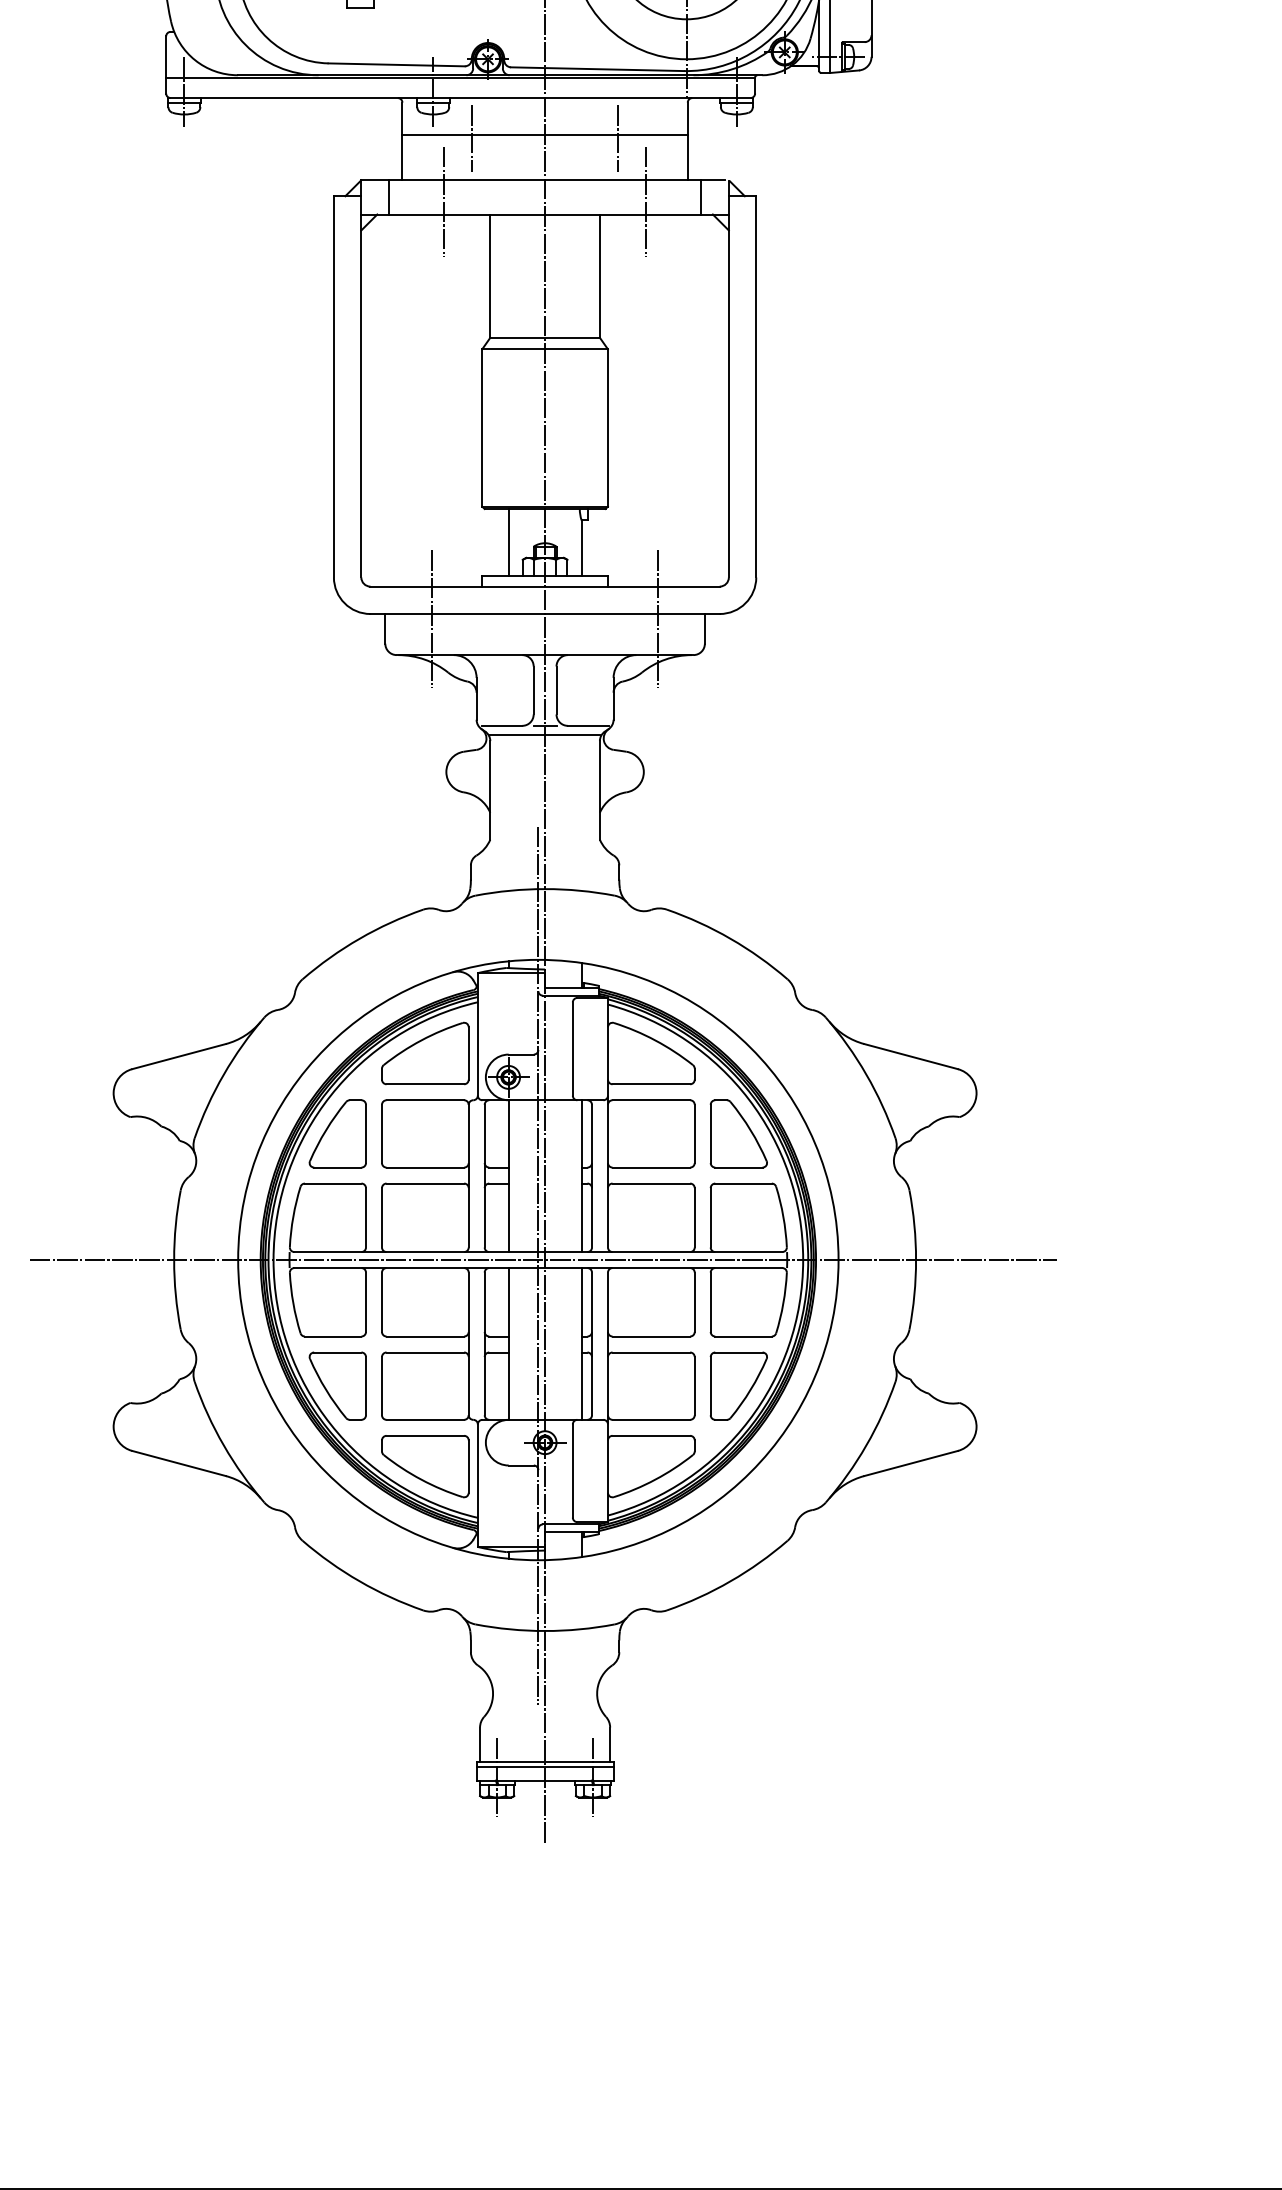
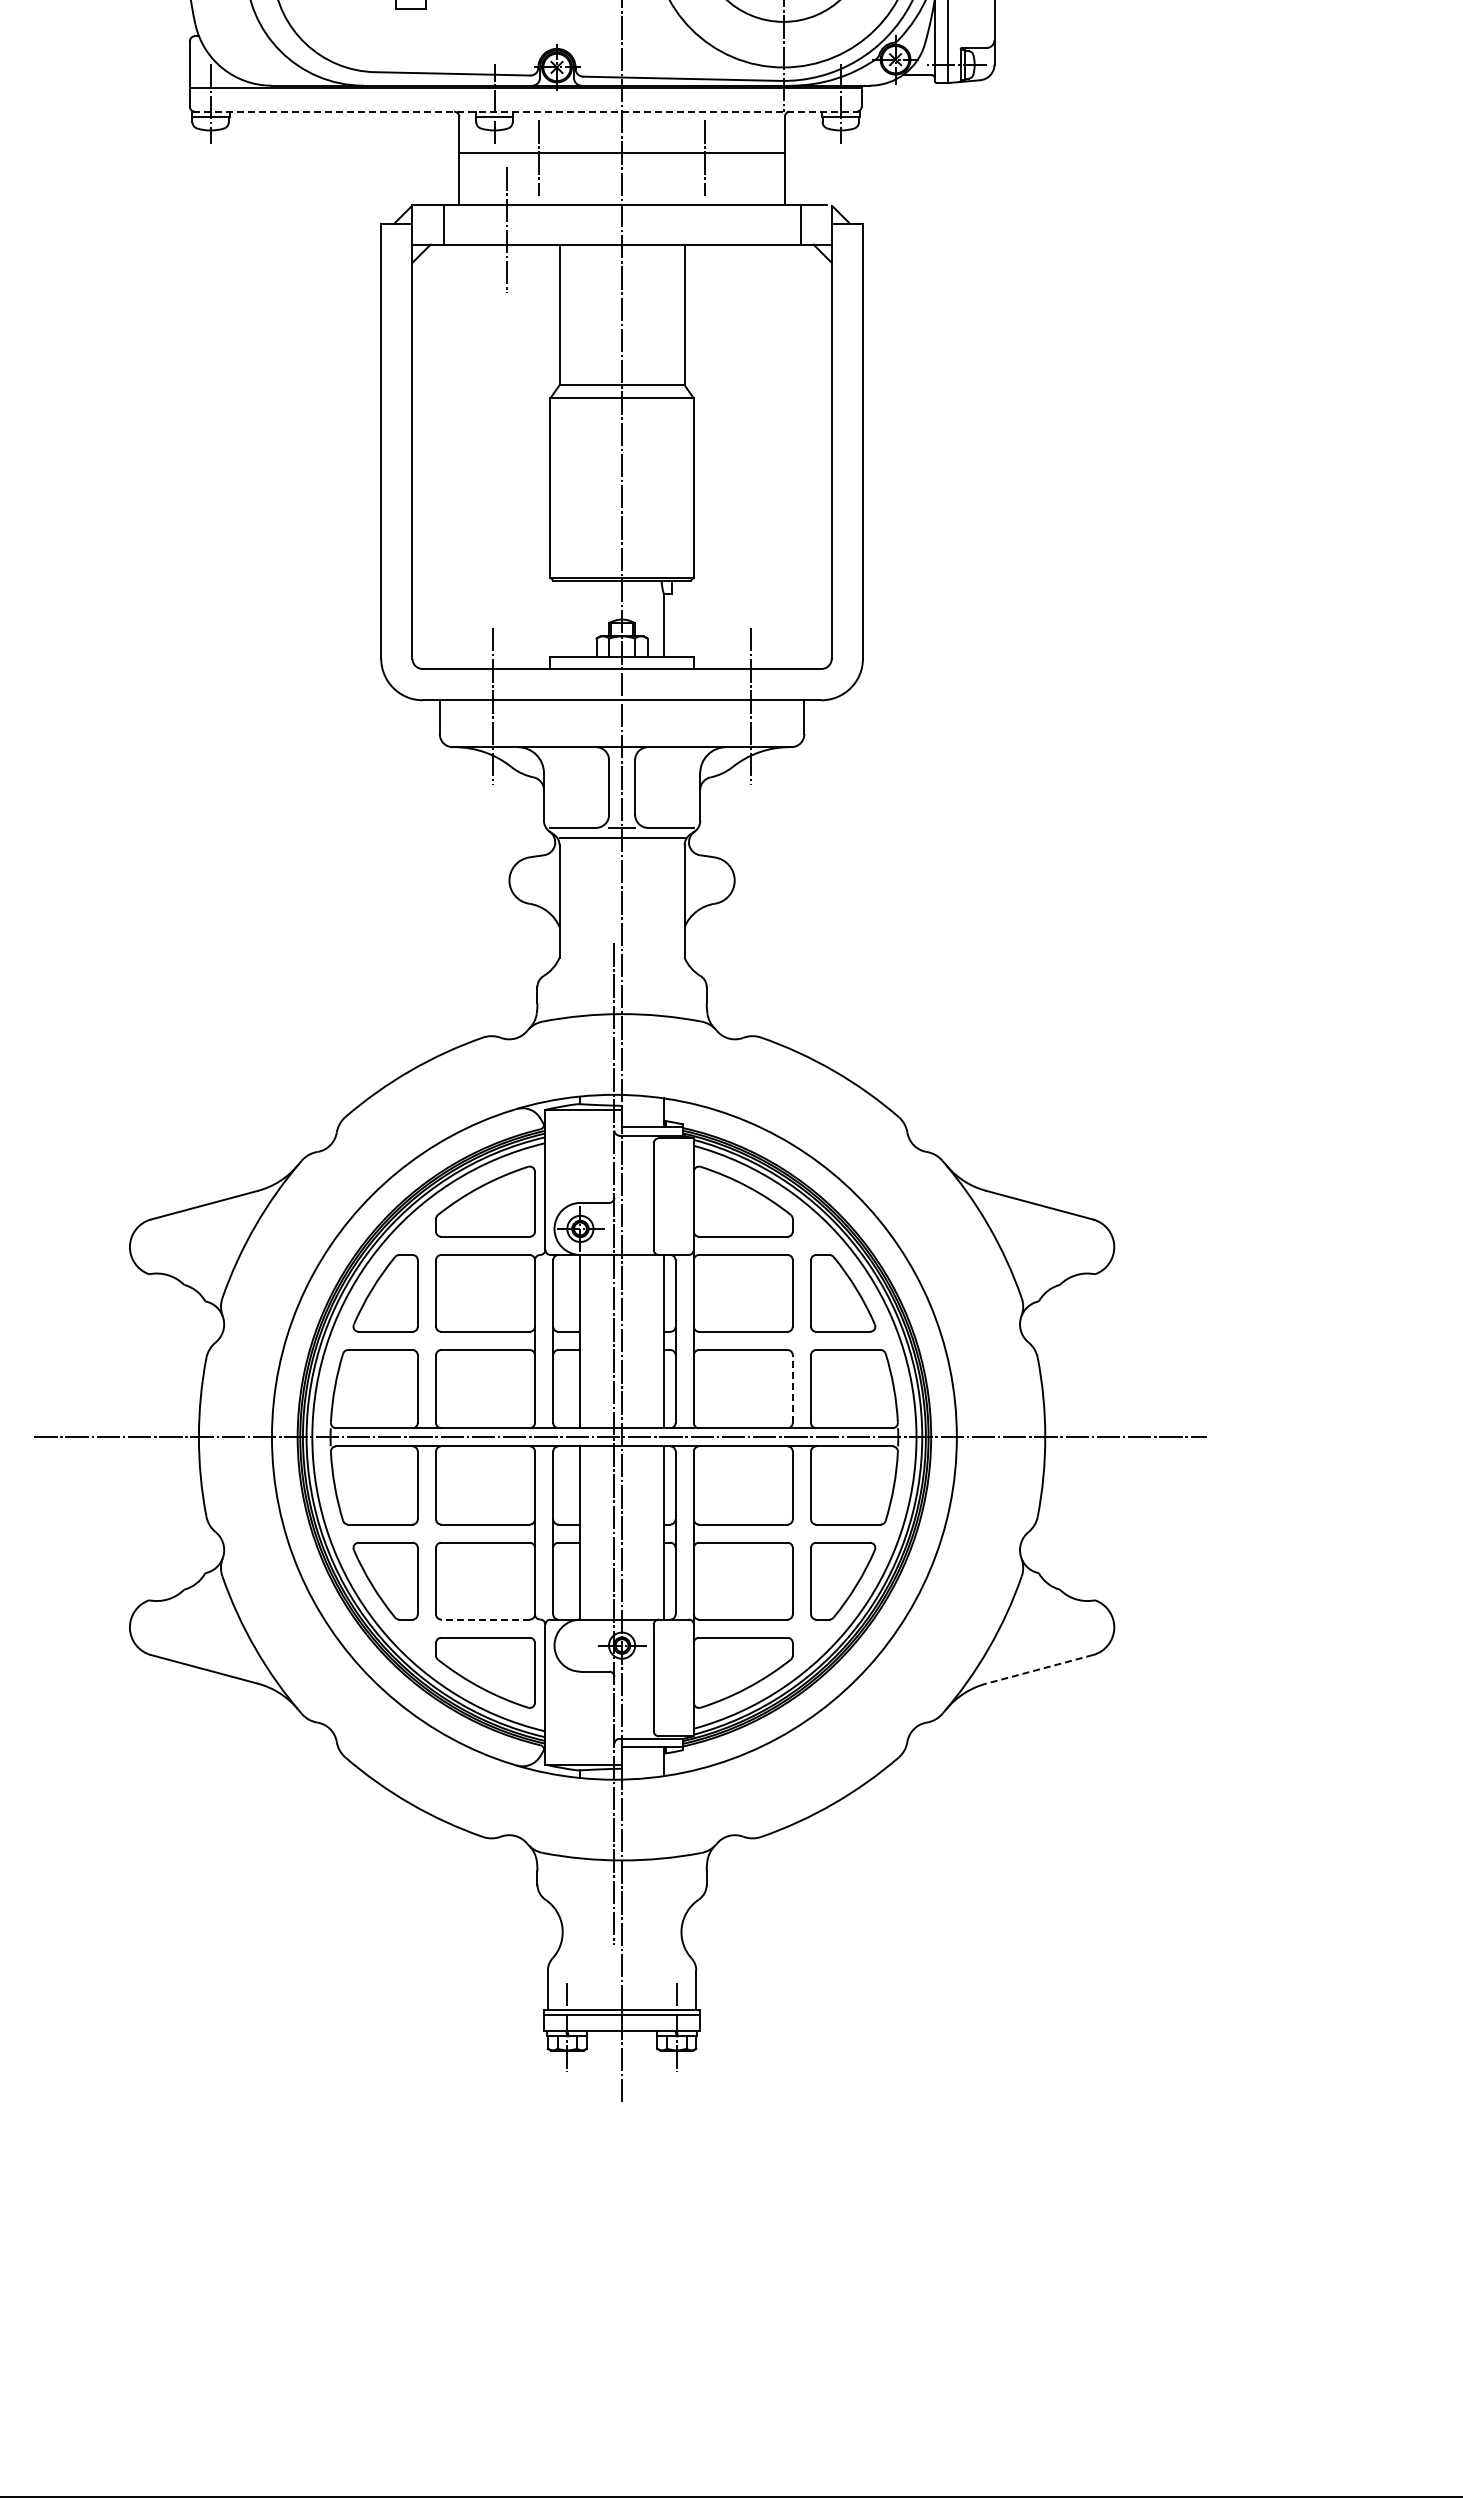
line: (460, 97) -> (525, 111), solid -> dashed
line: (646, 202) -> (737, 230), removed
line: (508, 542) -> (580, 618), removed
line: (694, 1218) -> (792, 1389), solid -> dashed
line: (425, 1419) -> (485, 1619), solid -> dashed
line: (910, 1463) -> (1039, 1669), solid -> dashed

